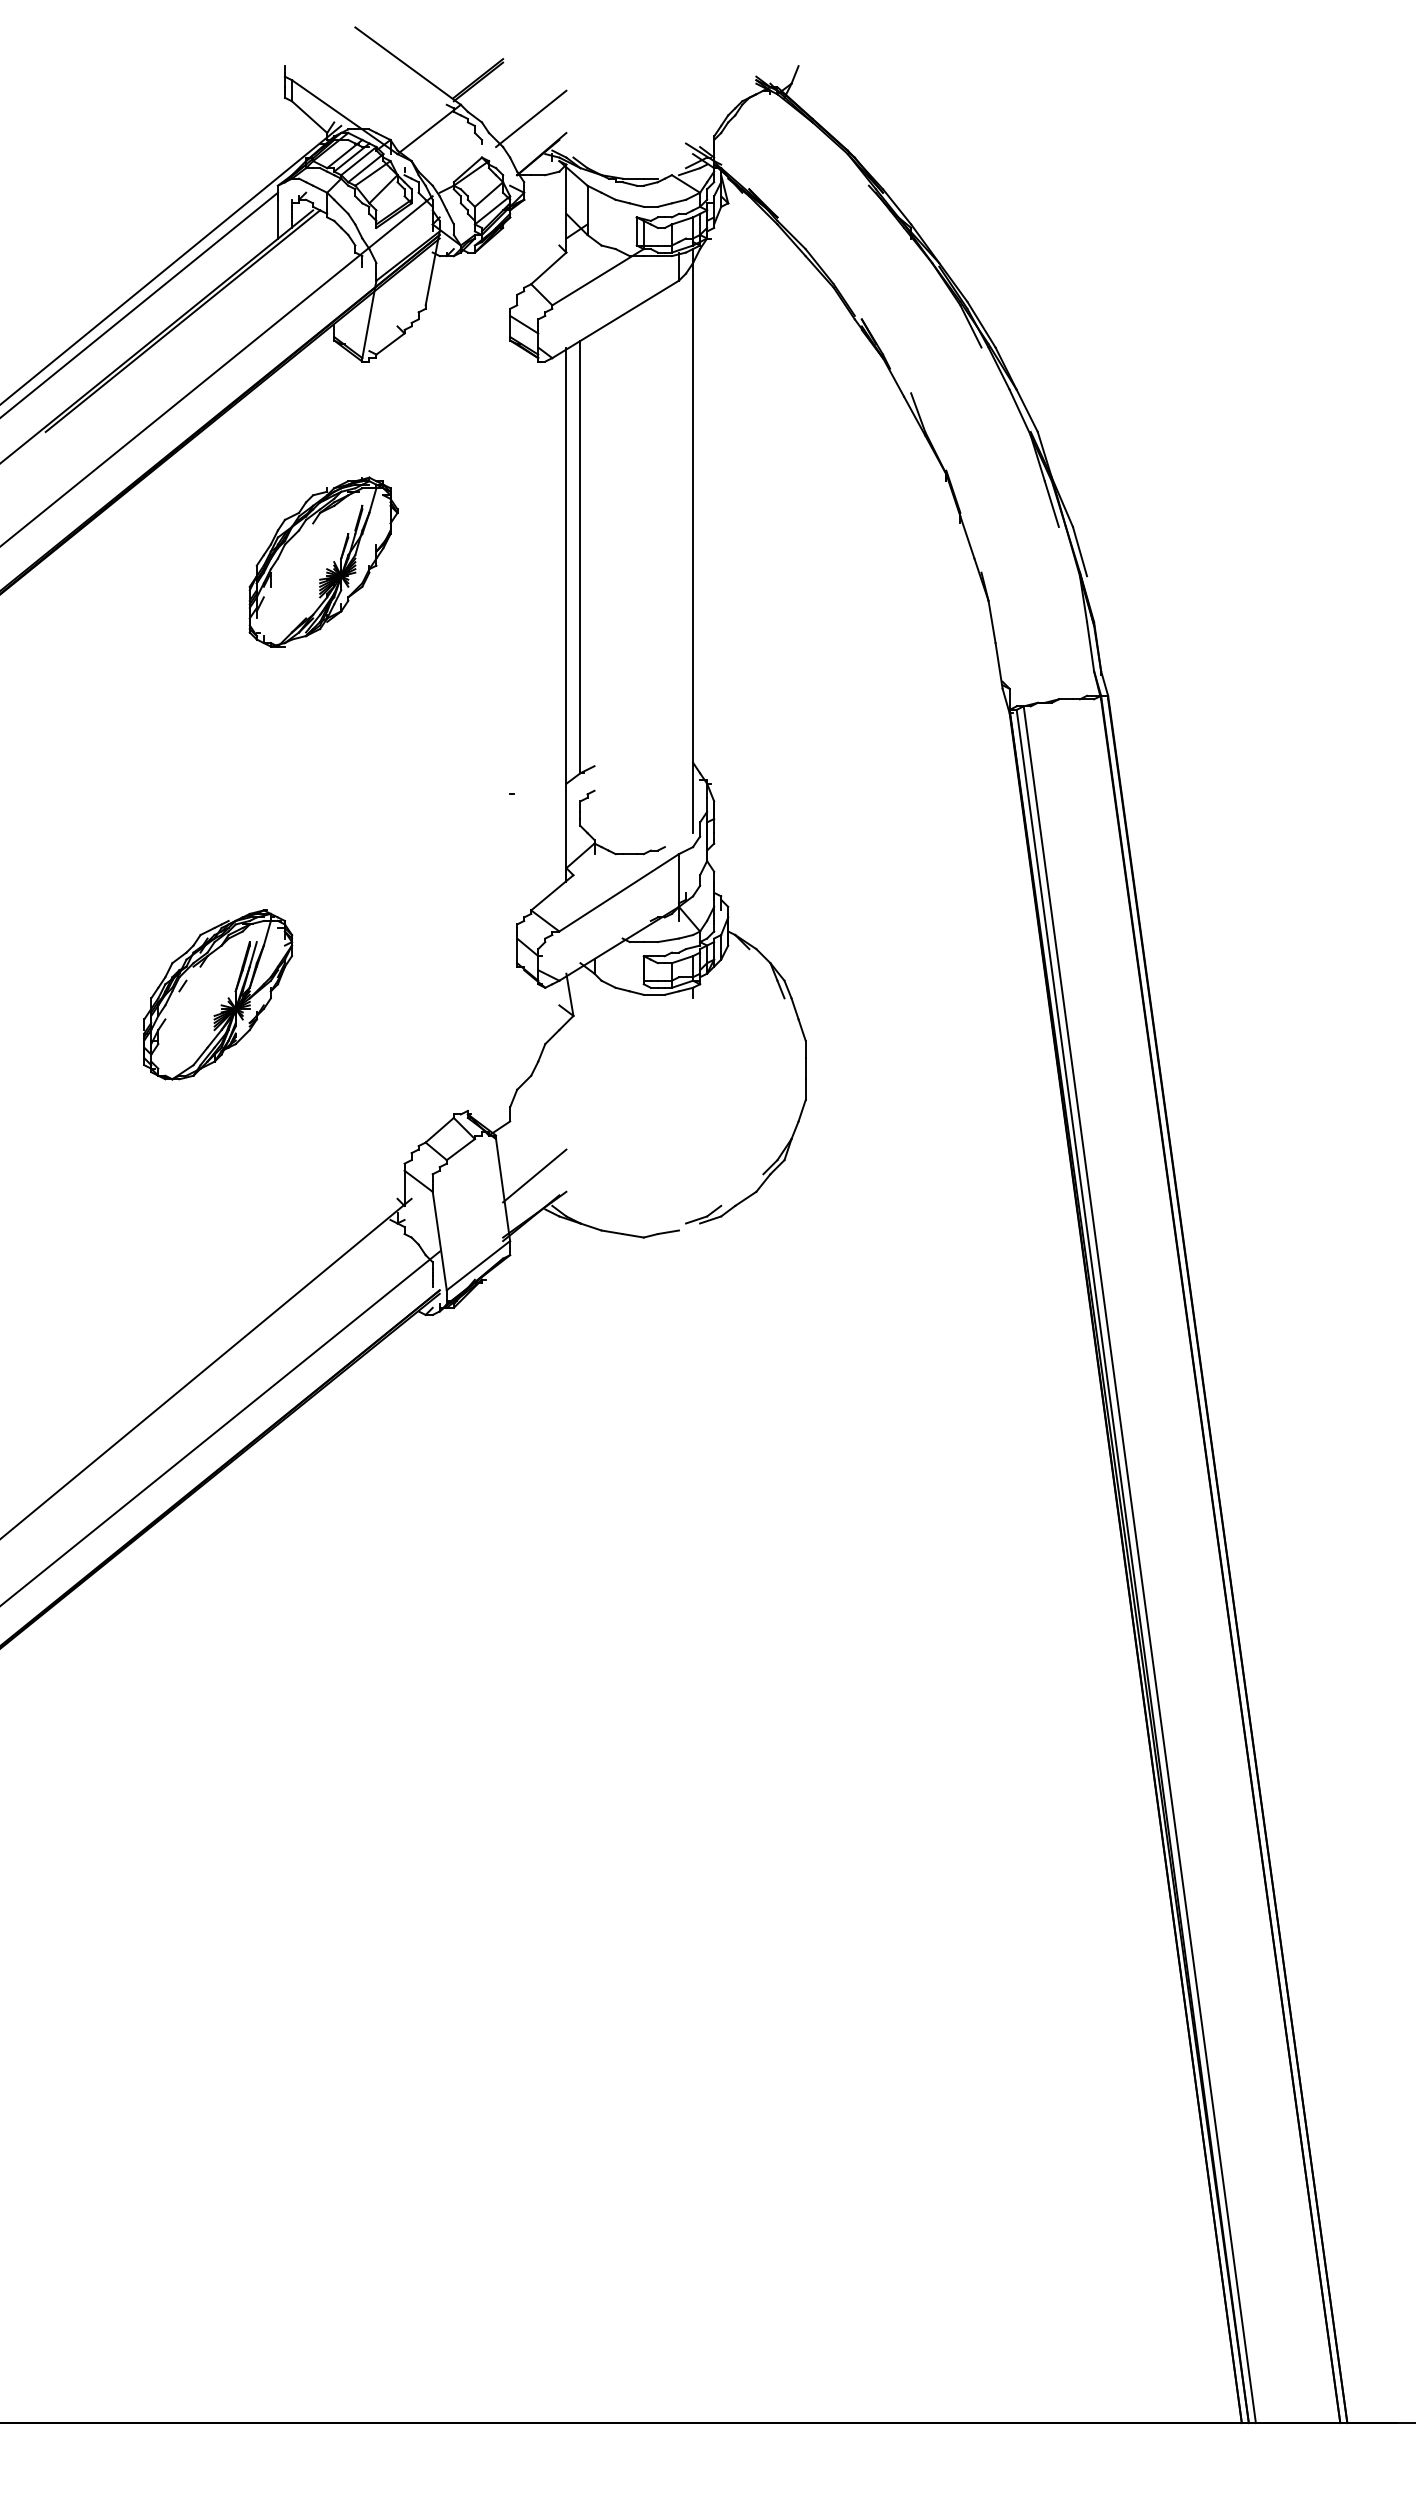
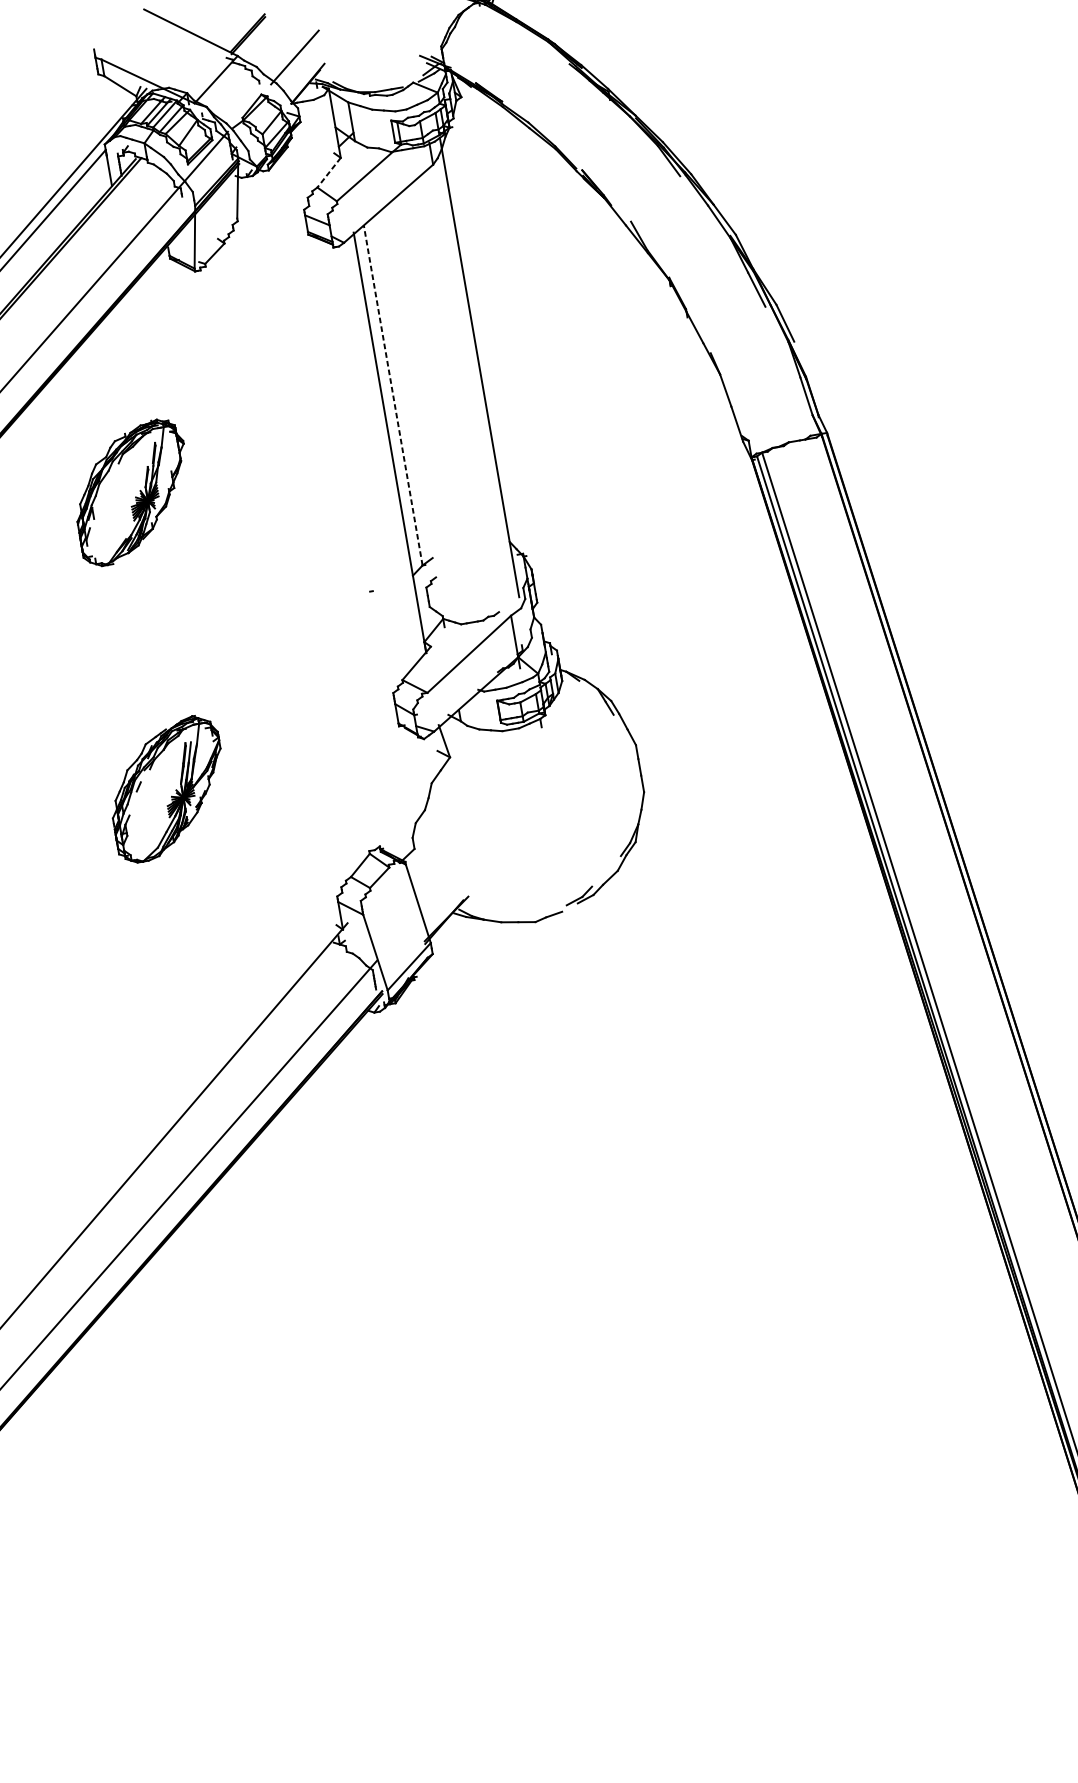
line: (548, 268) -> (328, 172), solid -> dashed
line: (580, 556) -> (393, 395), solid -> dashed
part: (323, 561) -> (132, 491), moved
line: (534, 1175) -> (441, 888), removed

